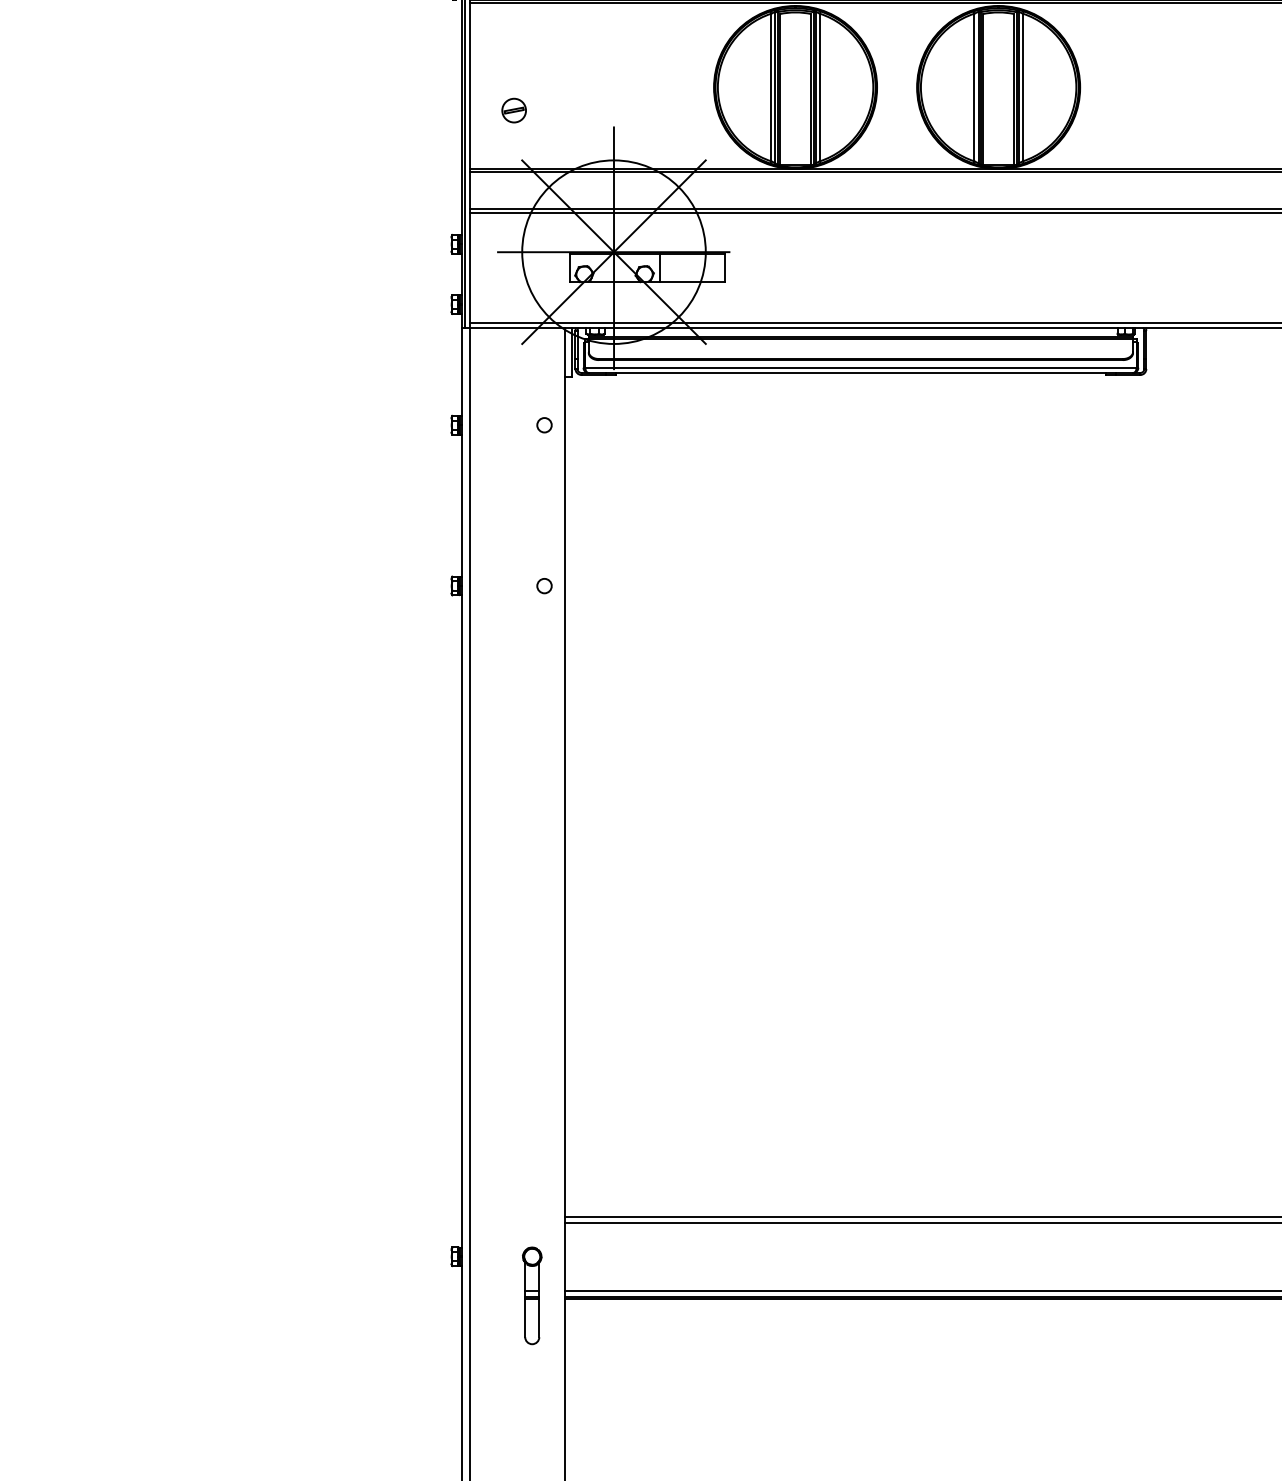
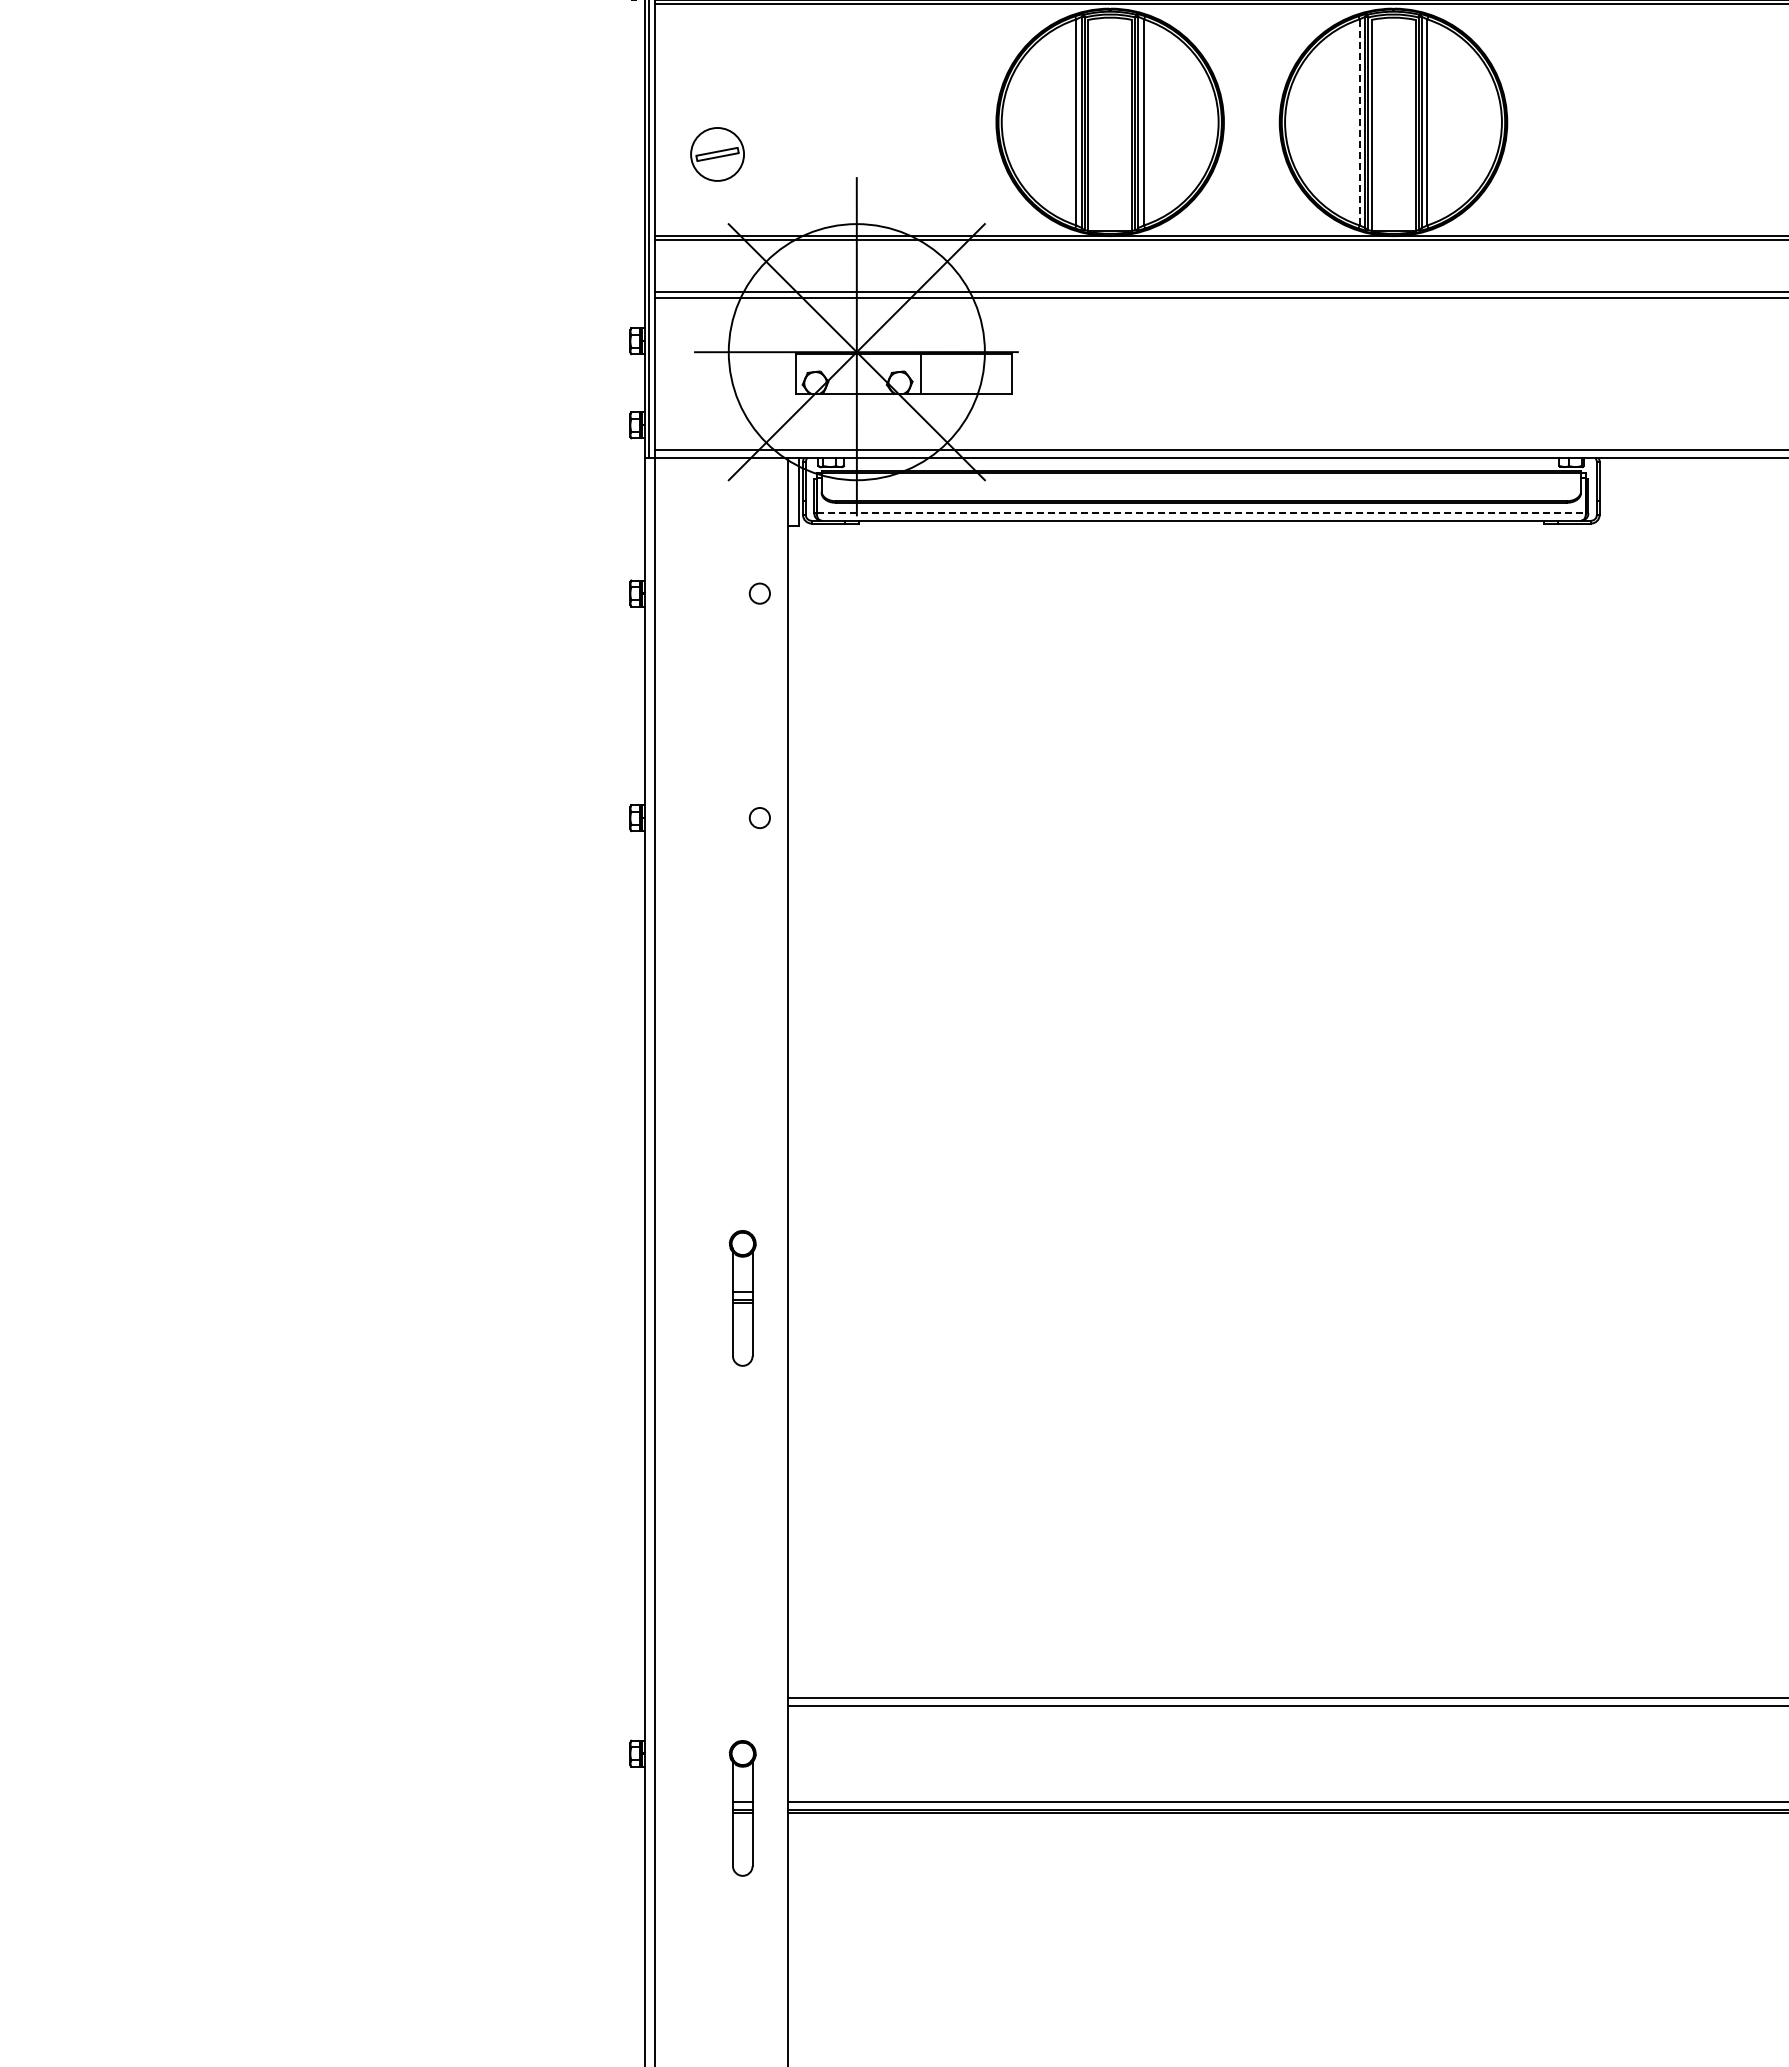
line: (974, 87) -> (1359, 122), solid -> dashed
part: (514, 110) -> (717, 154), size x1.6
line: (861, 367) -> (1201, 513), solid -> dashed
part: (532, 930) -> (742, 1298), added

